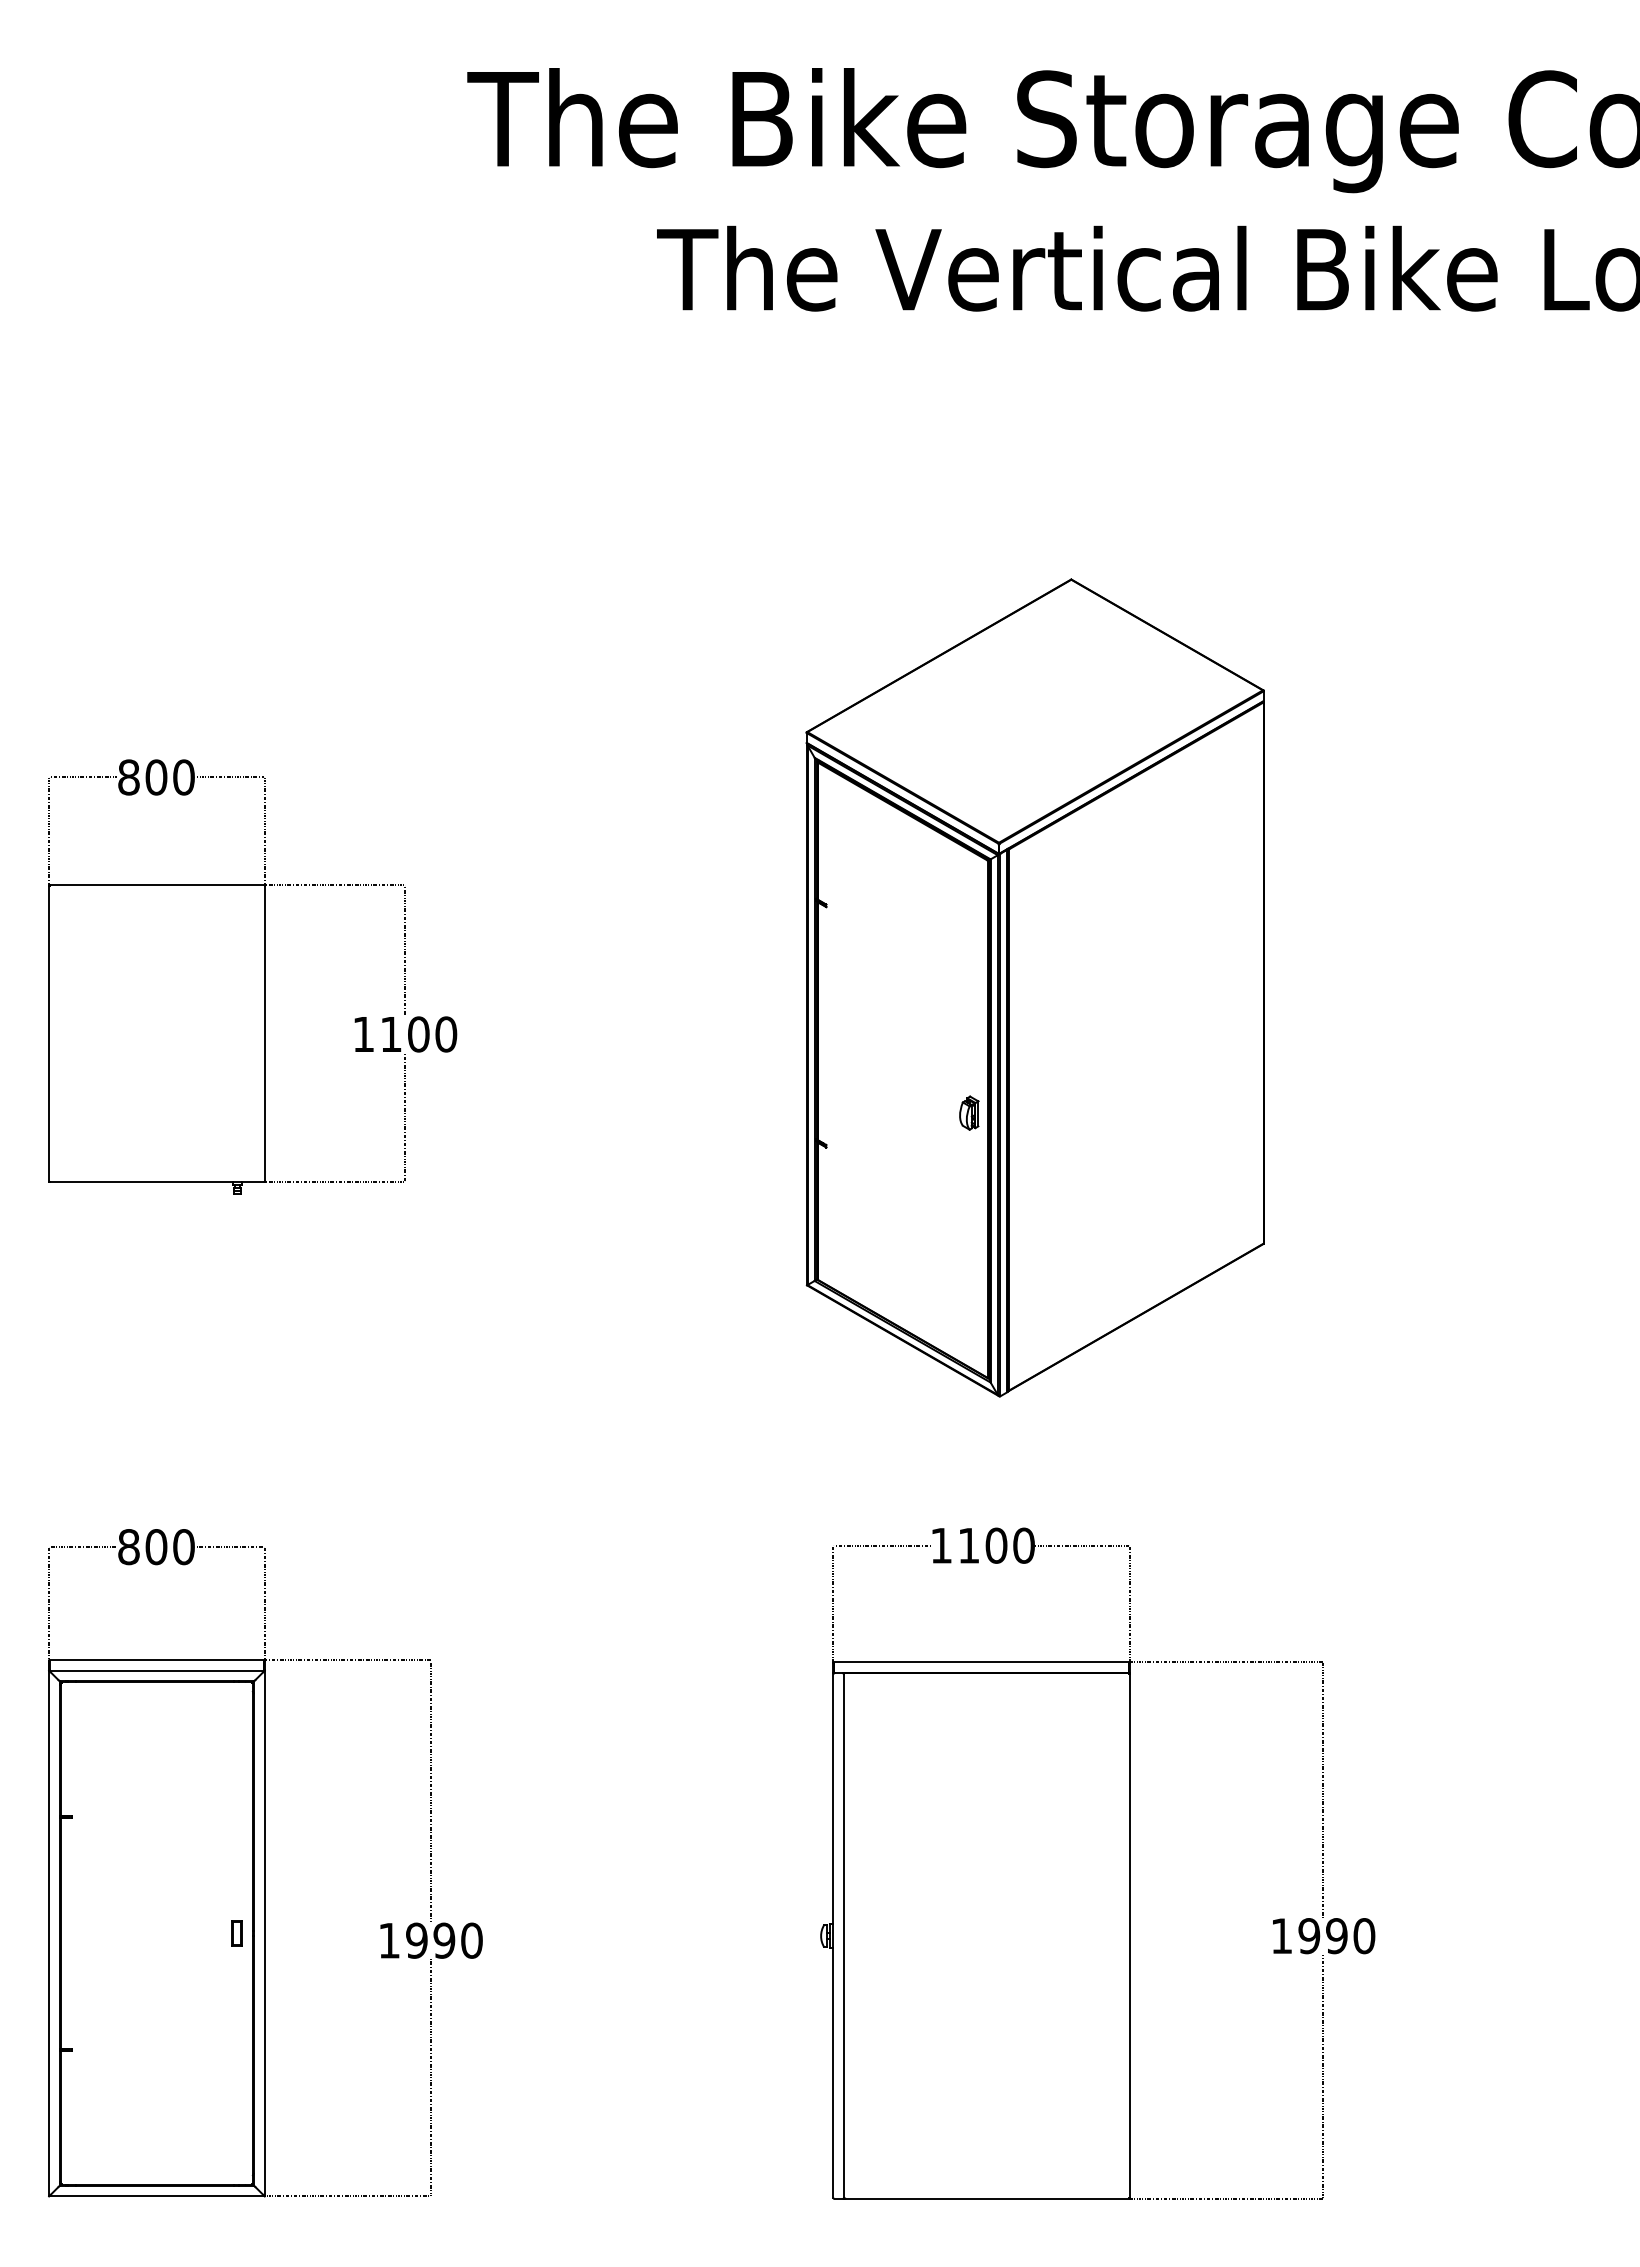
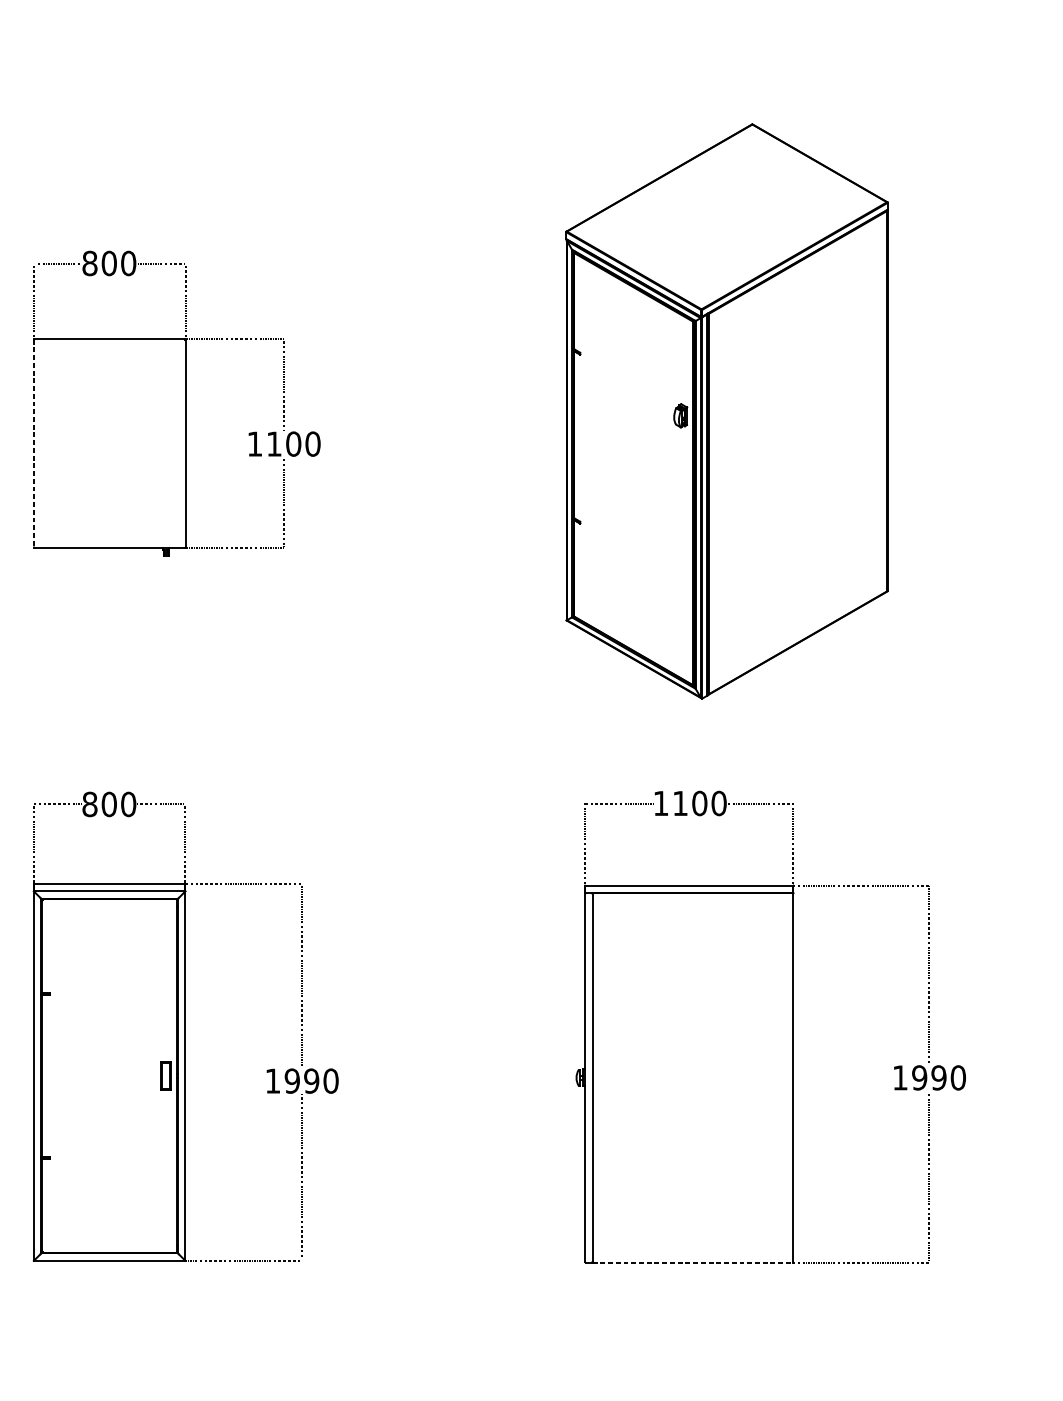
line: (49, 1033) -> (34, 443), solid -> dashed
part: (969, 1112) -> (680, 415), moved
part: (236, 1933) -> (165, 1076), size x1.6
line: (986, 2198) -> (692, 1262), solid -> dashed

